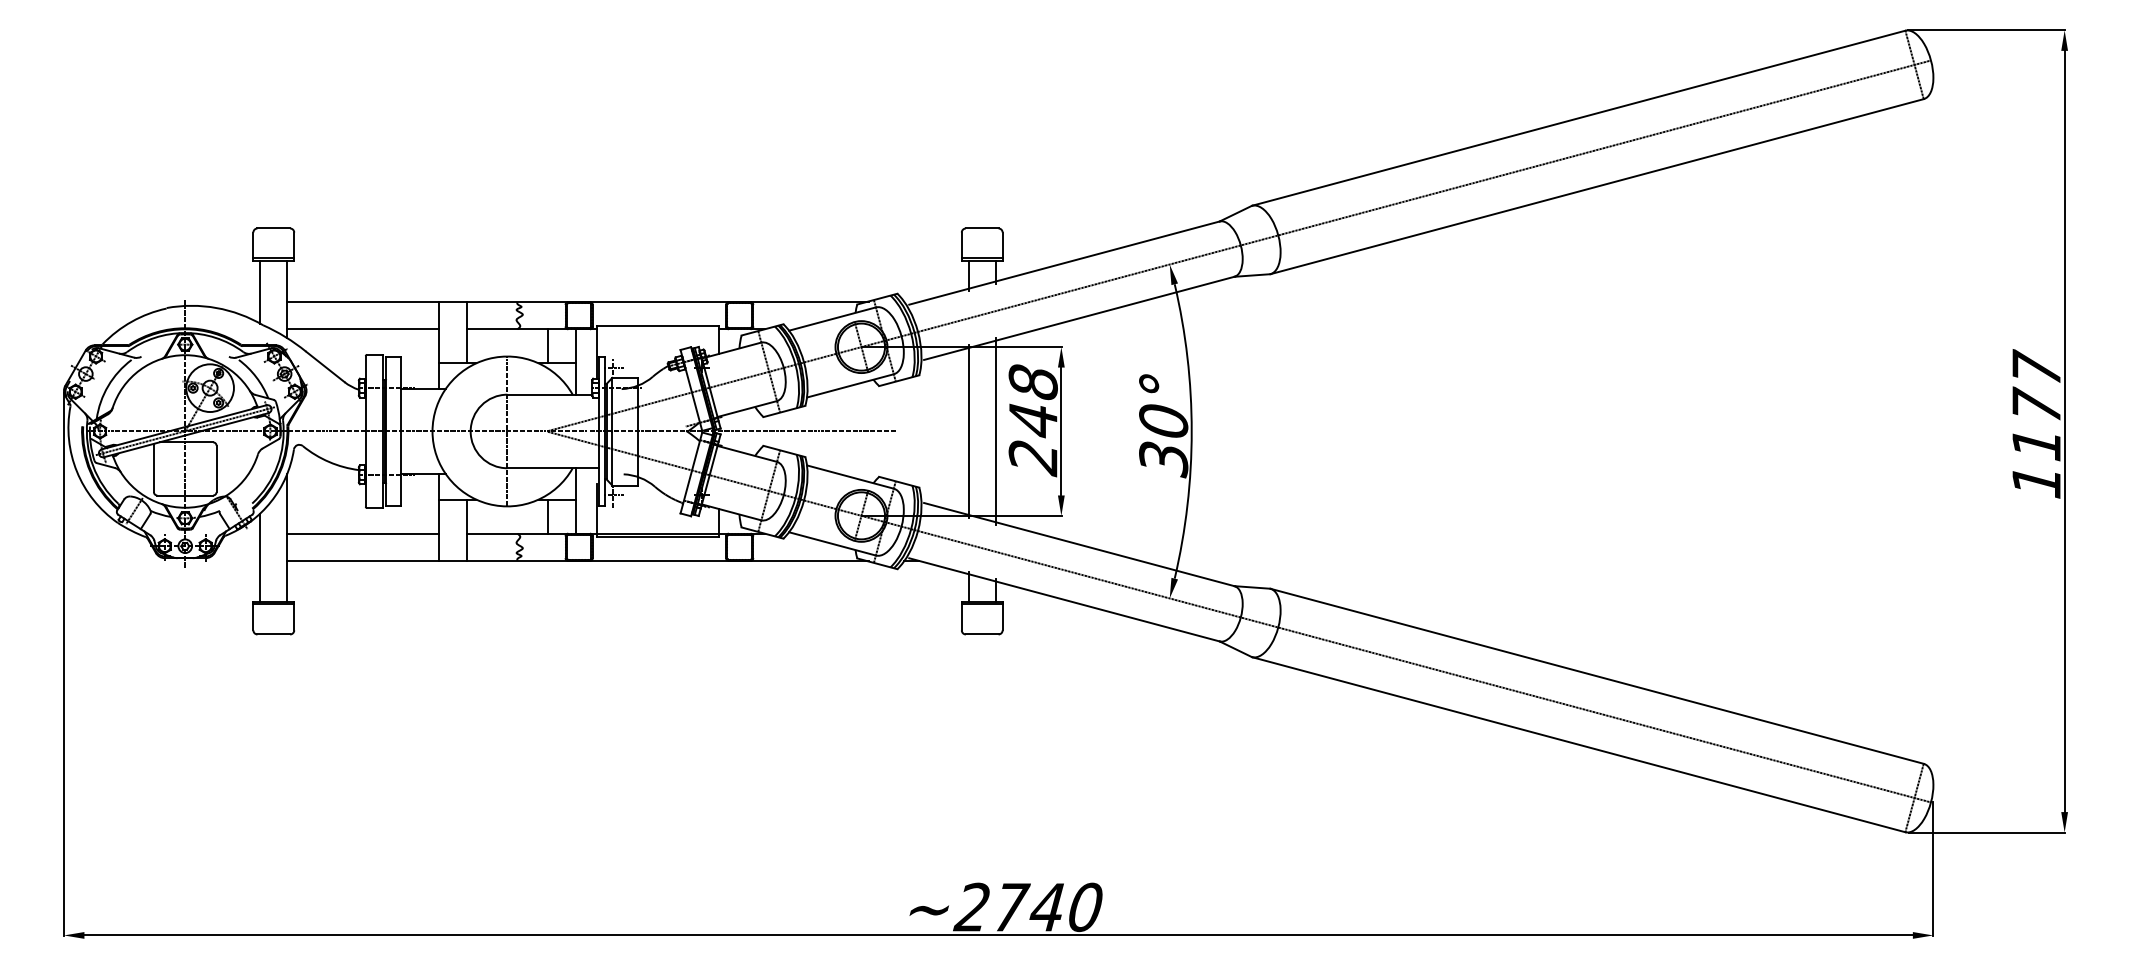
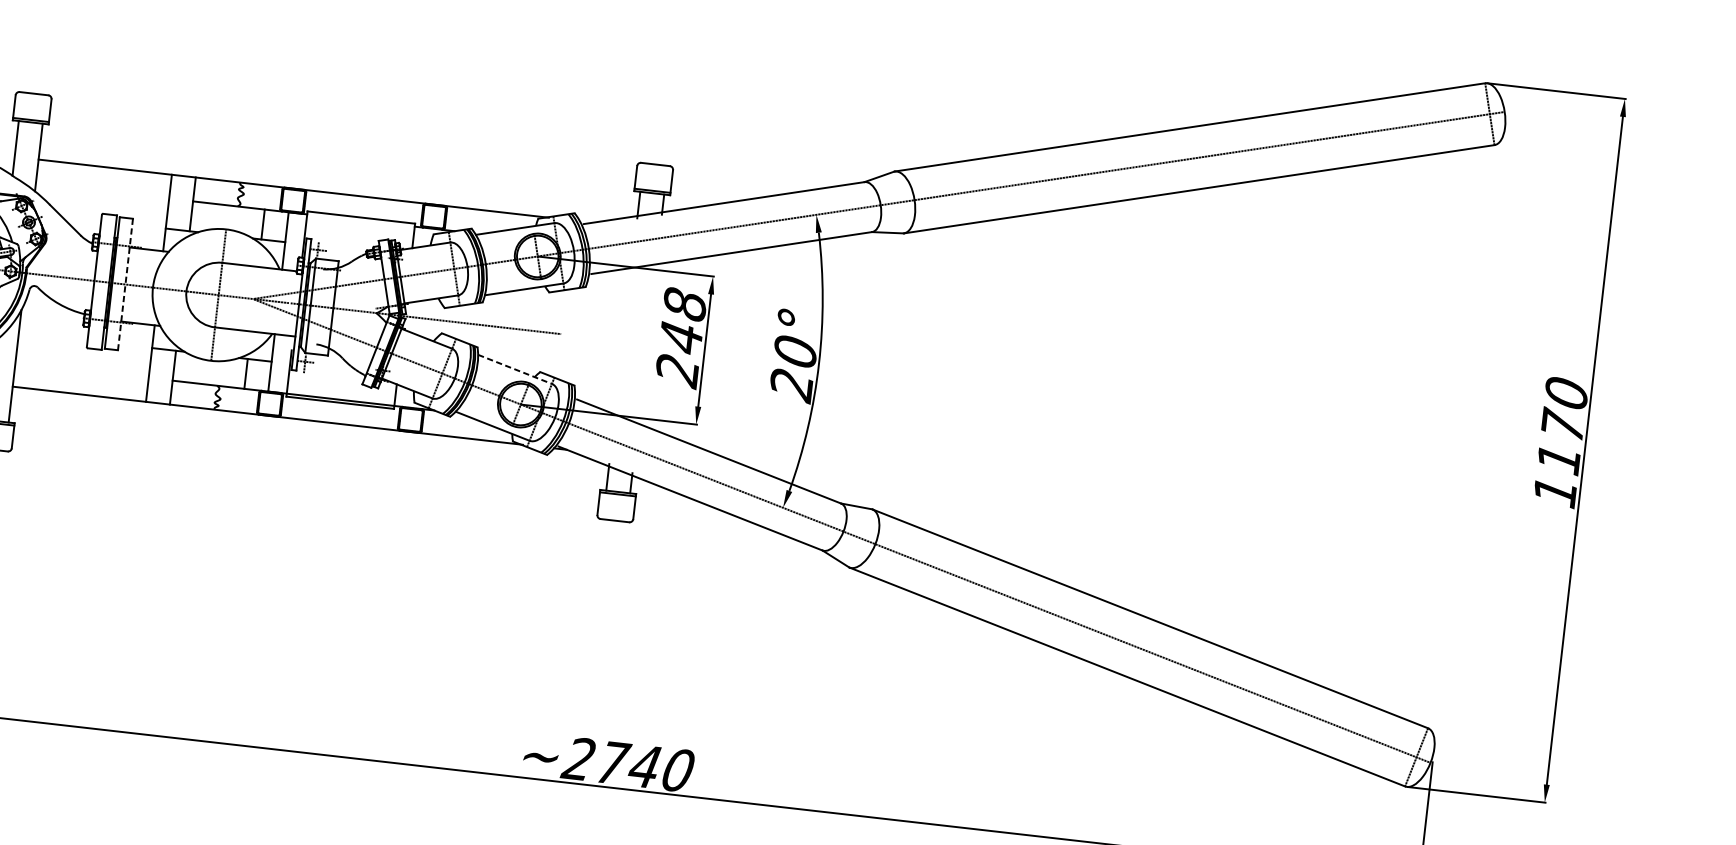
line: (363, 329) -> (102, 191), removed
text: (2036, 367) -> (1566, 391), 1177 -> 1170
line: (401, 431) -> (125, 284), solid -> dashed
line: (968, 431) -> (623, 341), removed
line: (995, 431) -> (646, 343), removed
text: (1163, 460) -> (791, 386), 30° -> 20°
line: (850, 477) -> (515, 369), solid -> dashed
line: (363, 533) -> (82, 370), removed

